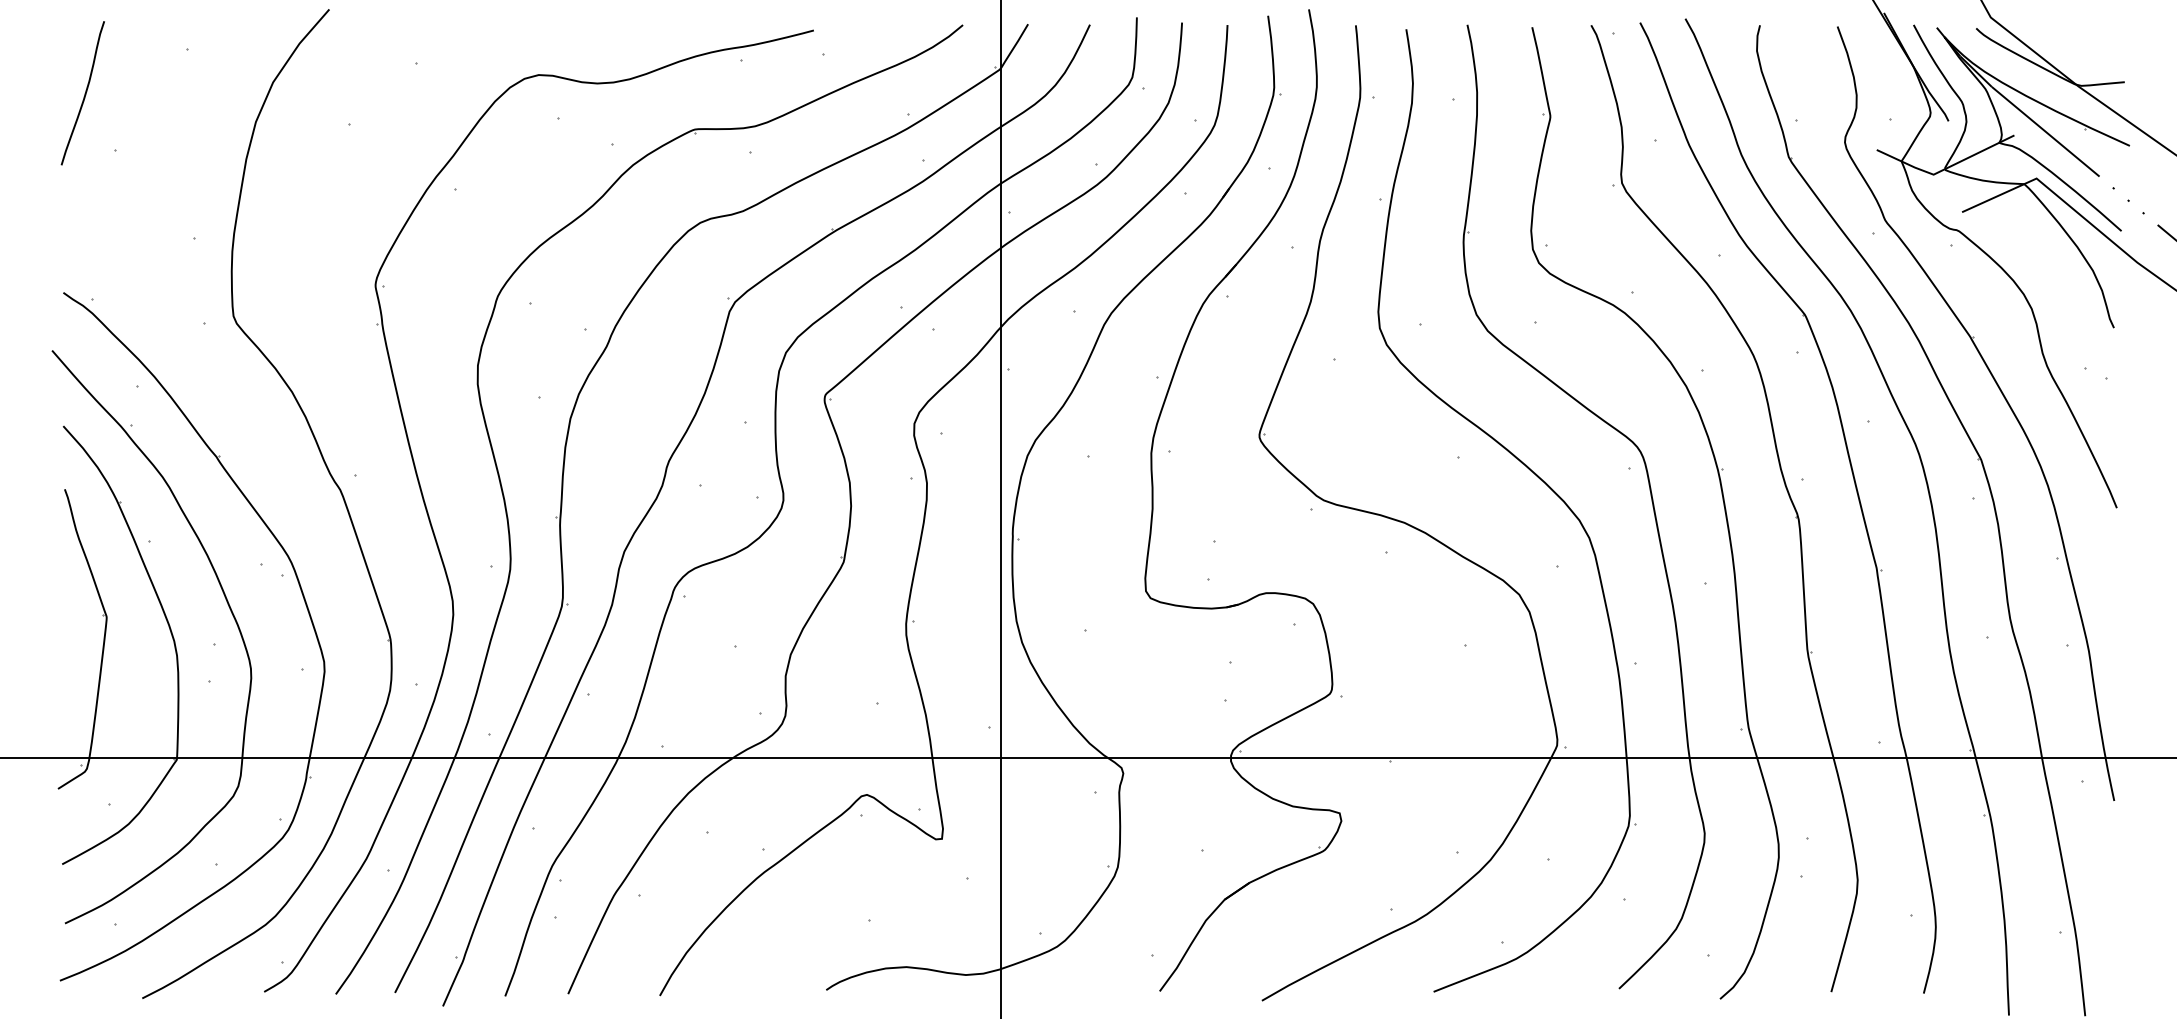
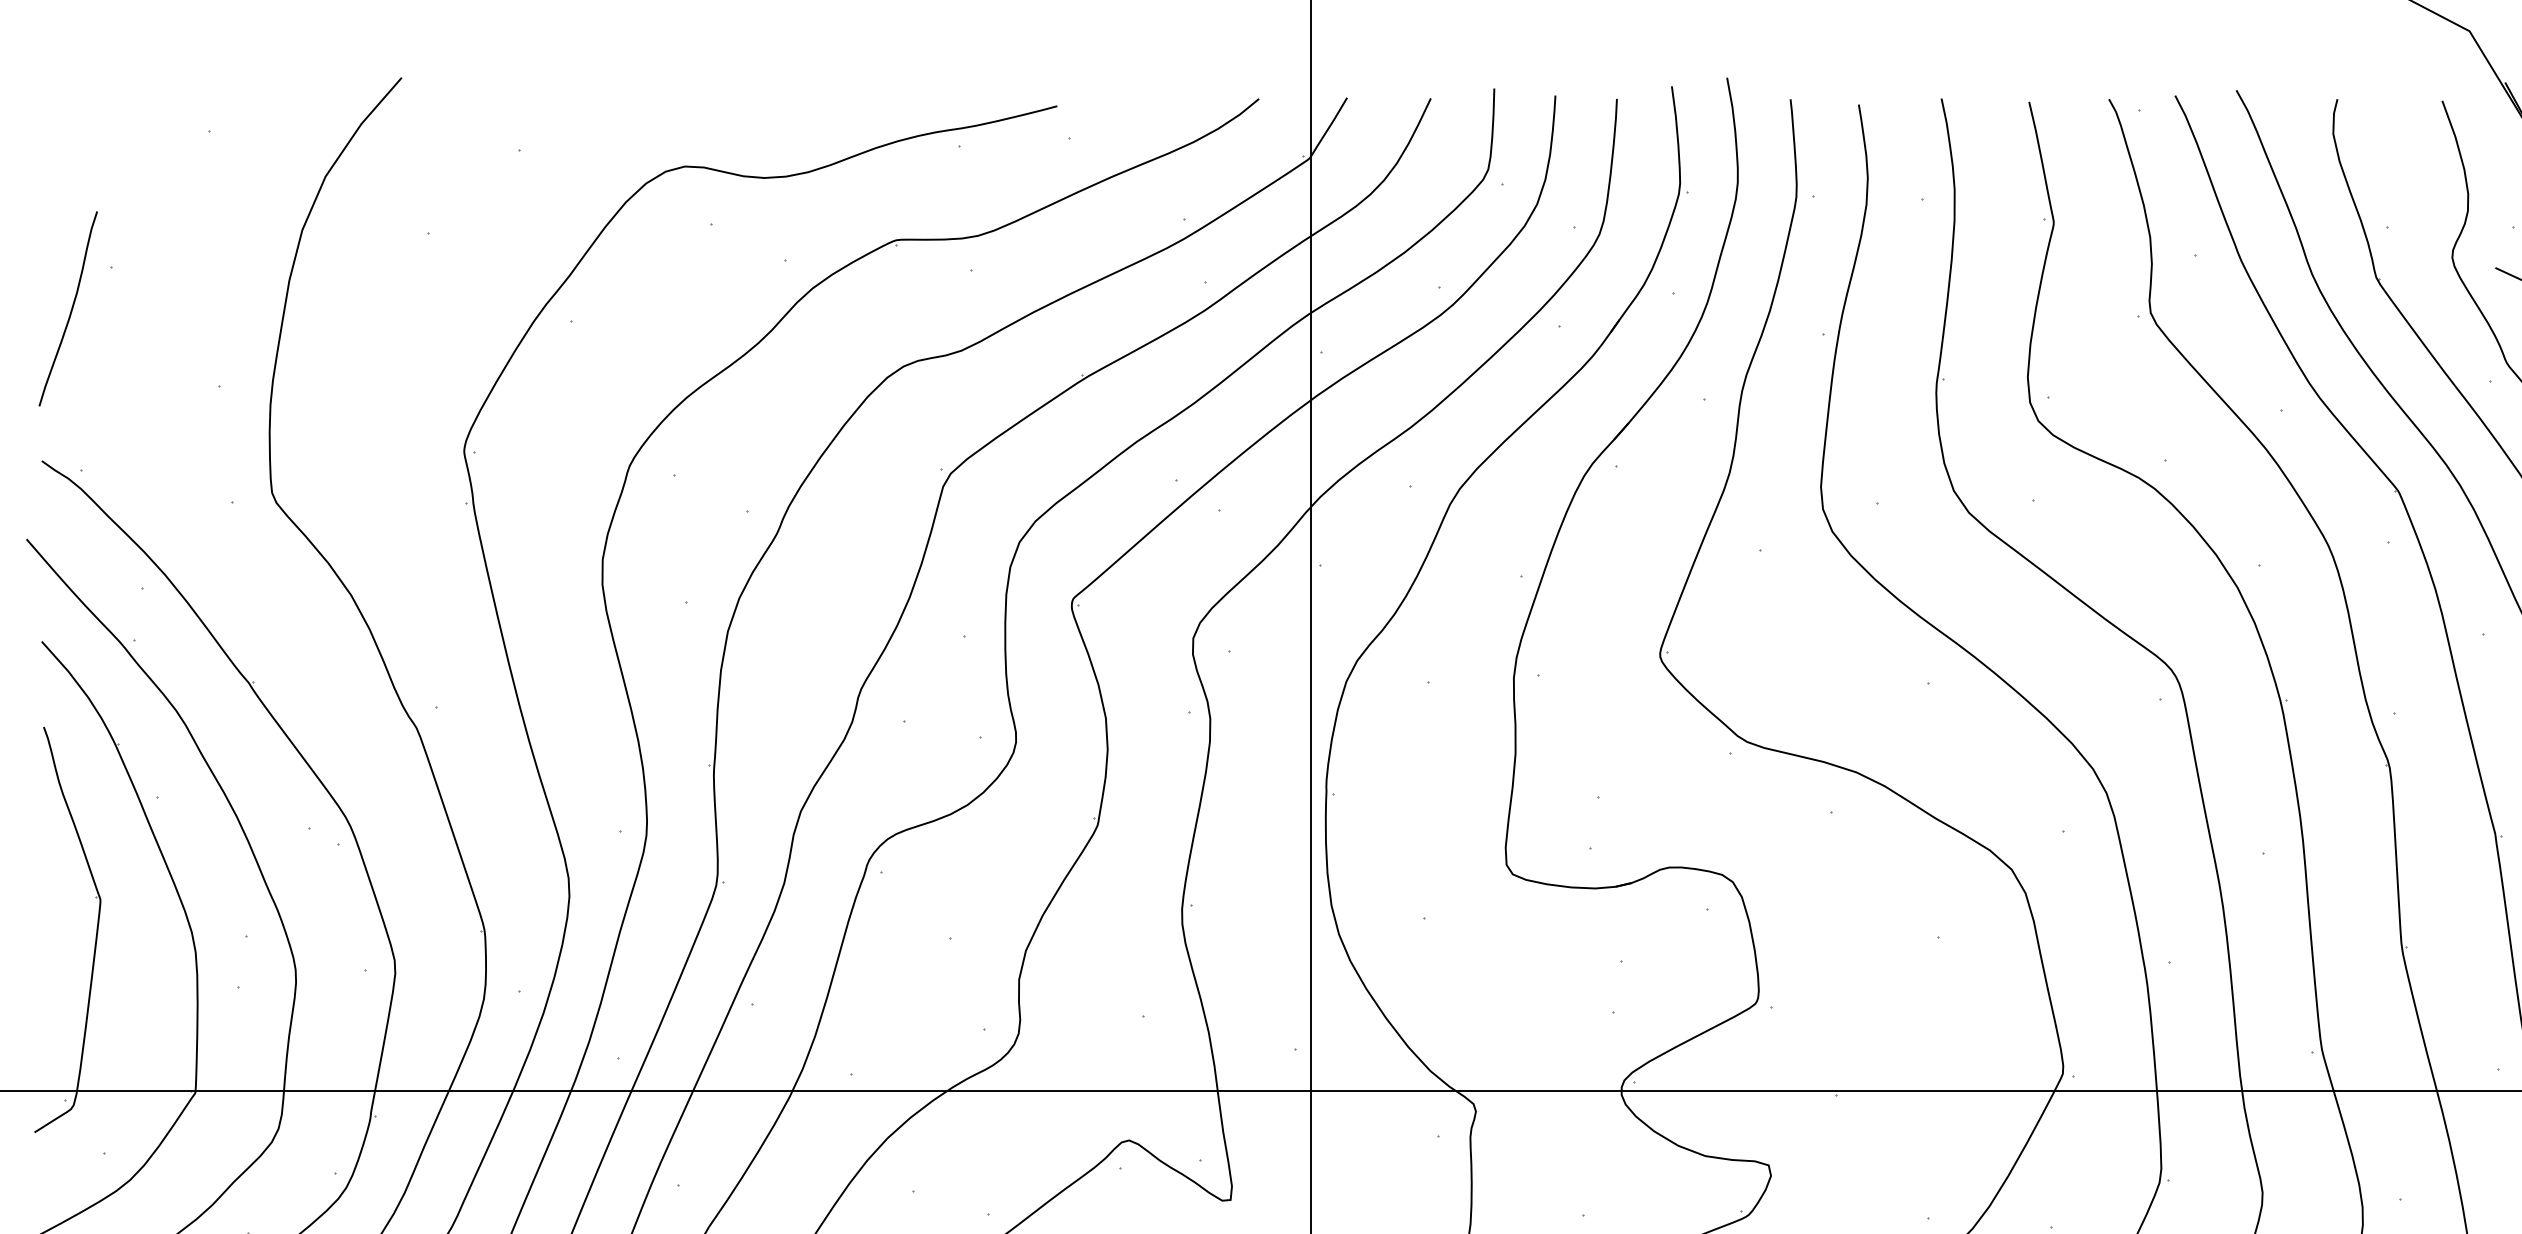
curve: (84, 93) -> (70, 309), moved

